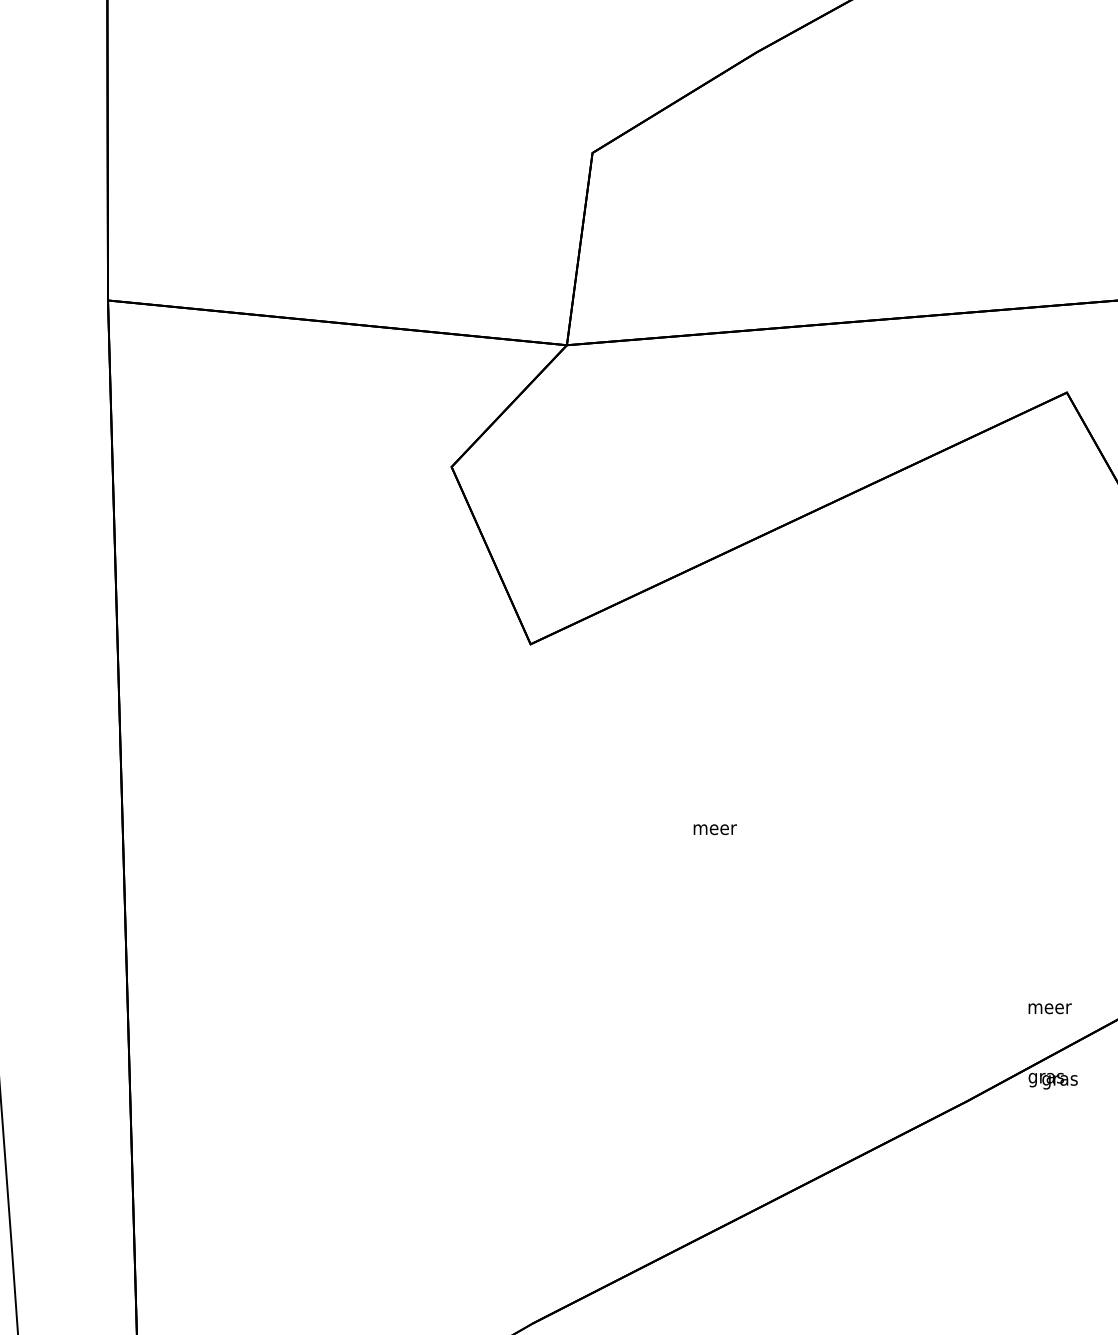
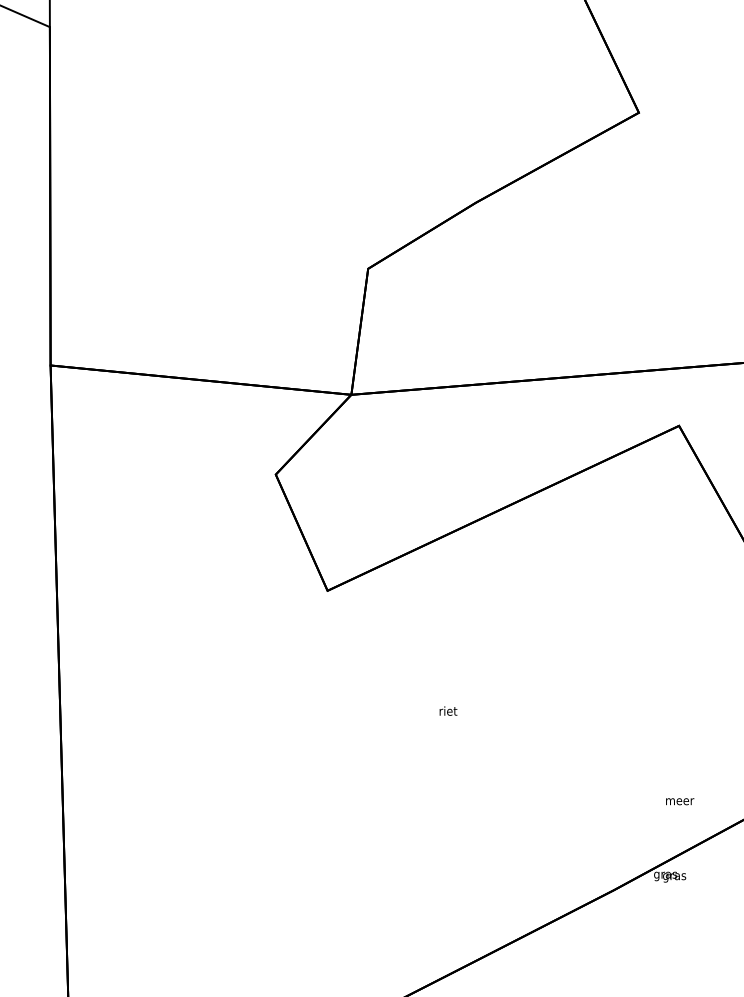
text: (715, 826) -> (448, 710), meer -> riet
text: (1050, 1008) -> (680, 801), moved

